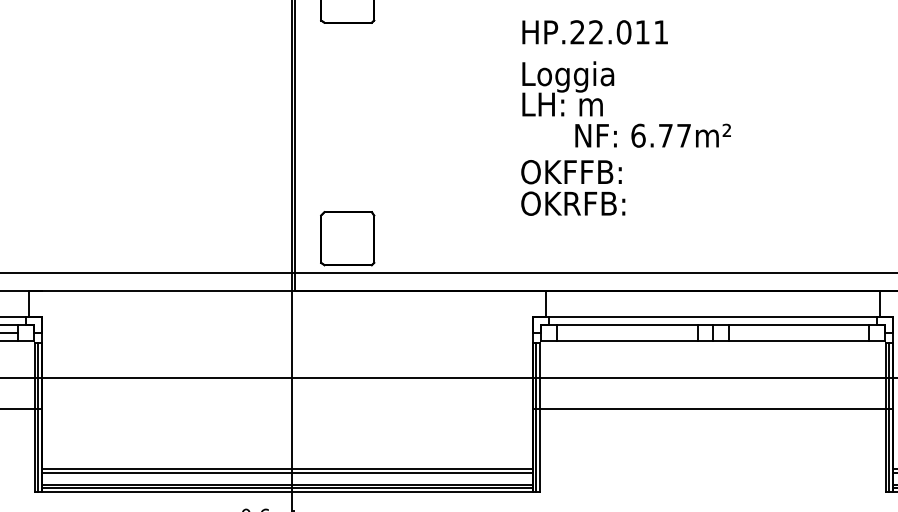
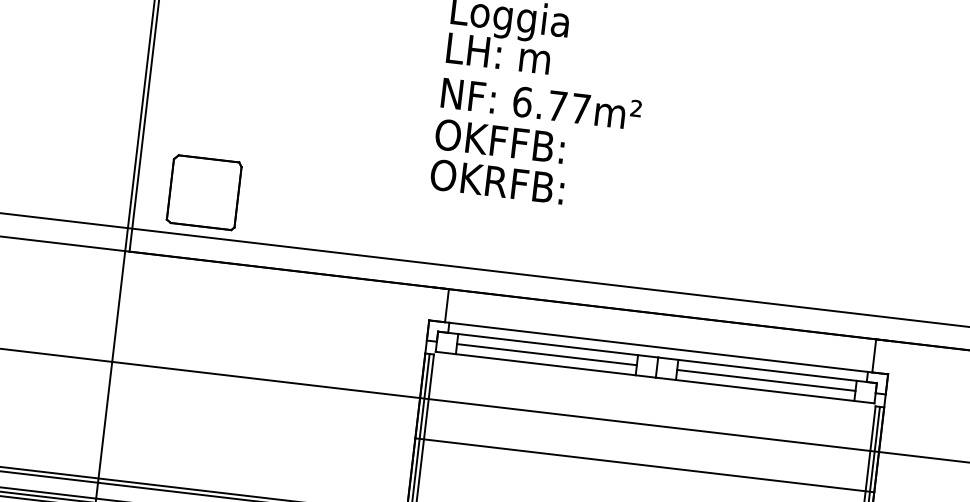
text: (652, 135) -> (540, 103), moved
line: (626, 332) -> (546, 354), added
line: (799, 332) -> (766, 380), added

